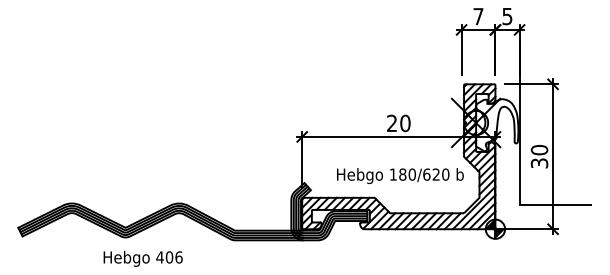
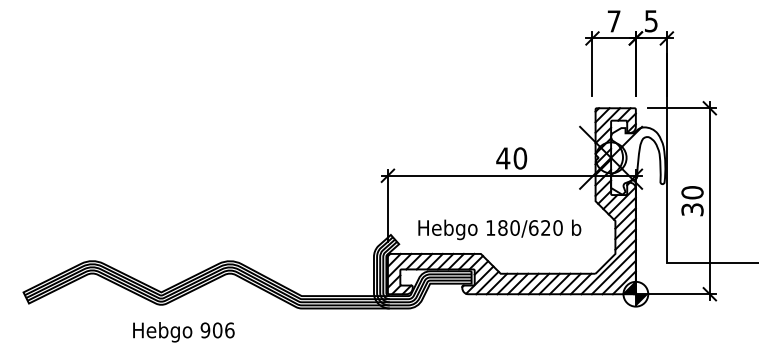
text: (391, 122) -> (502, 157), 20 -> 40
text: (400, 176) -> (499, 230), moved
text: (159, 257) -> (204, 330), 406 -> 906

